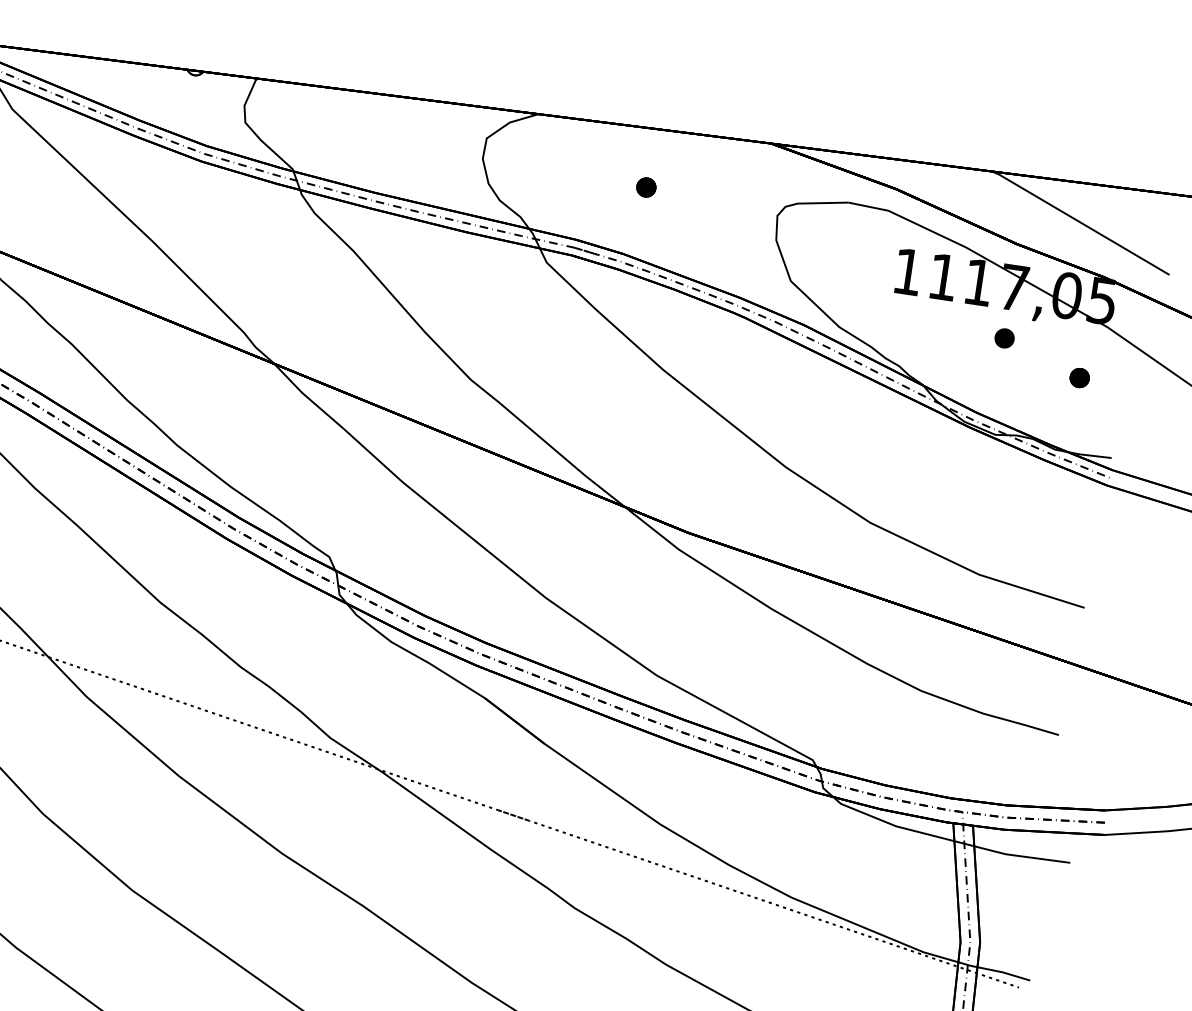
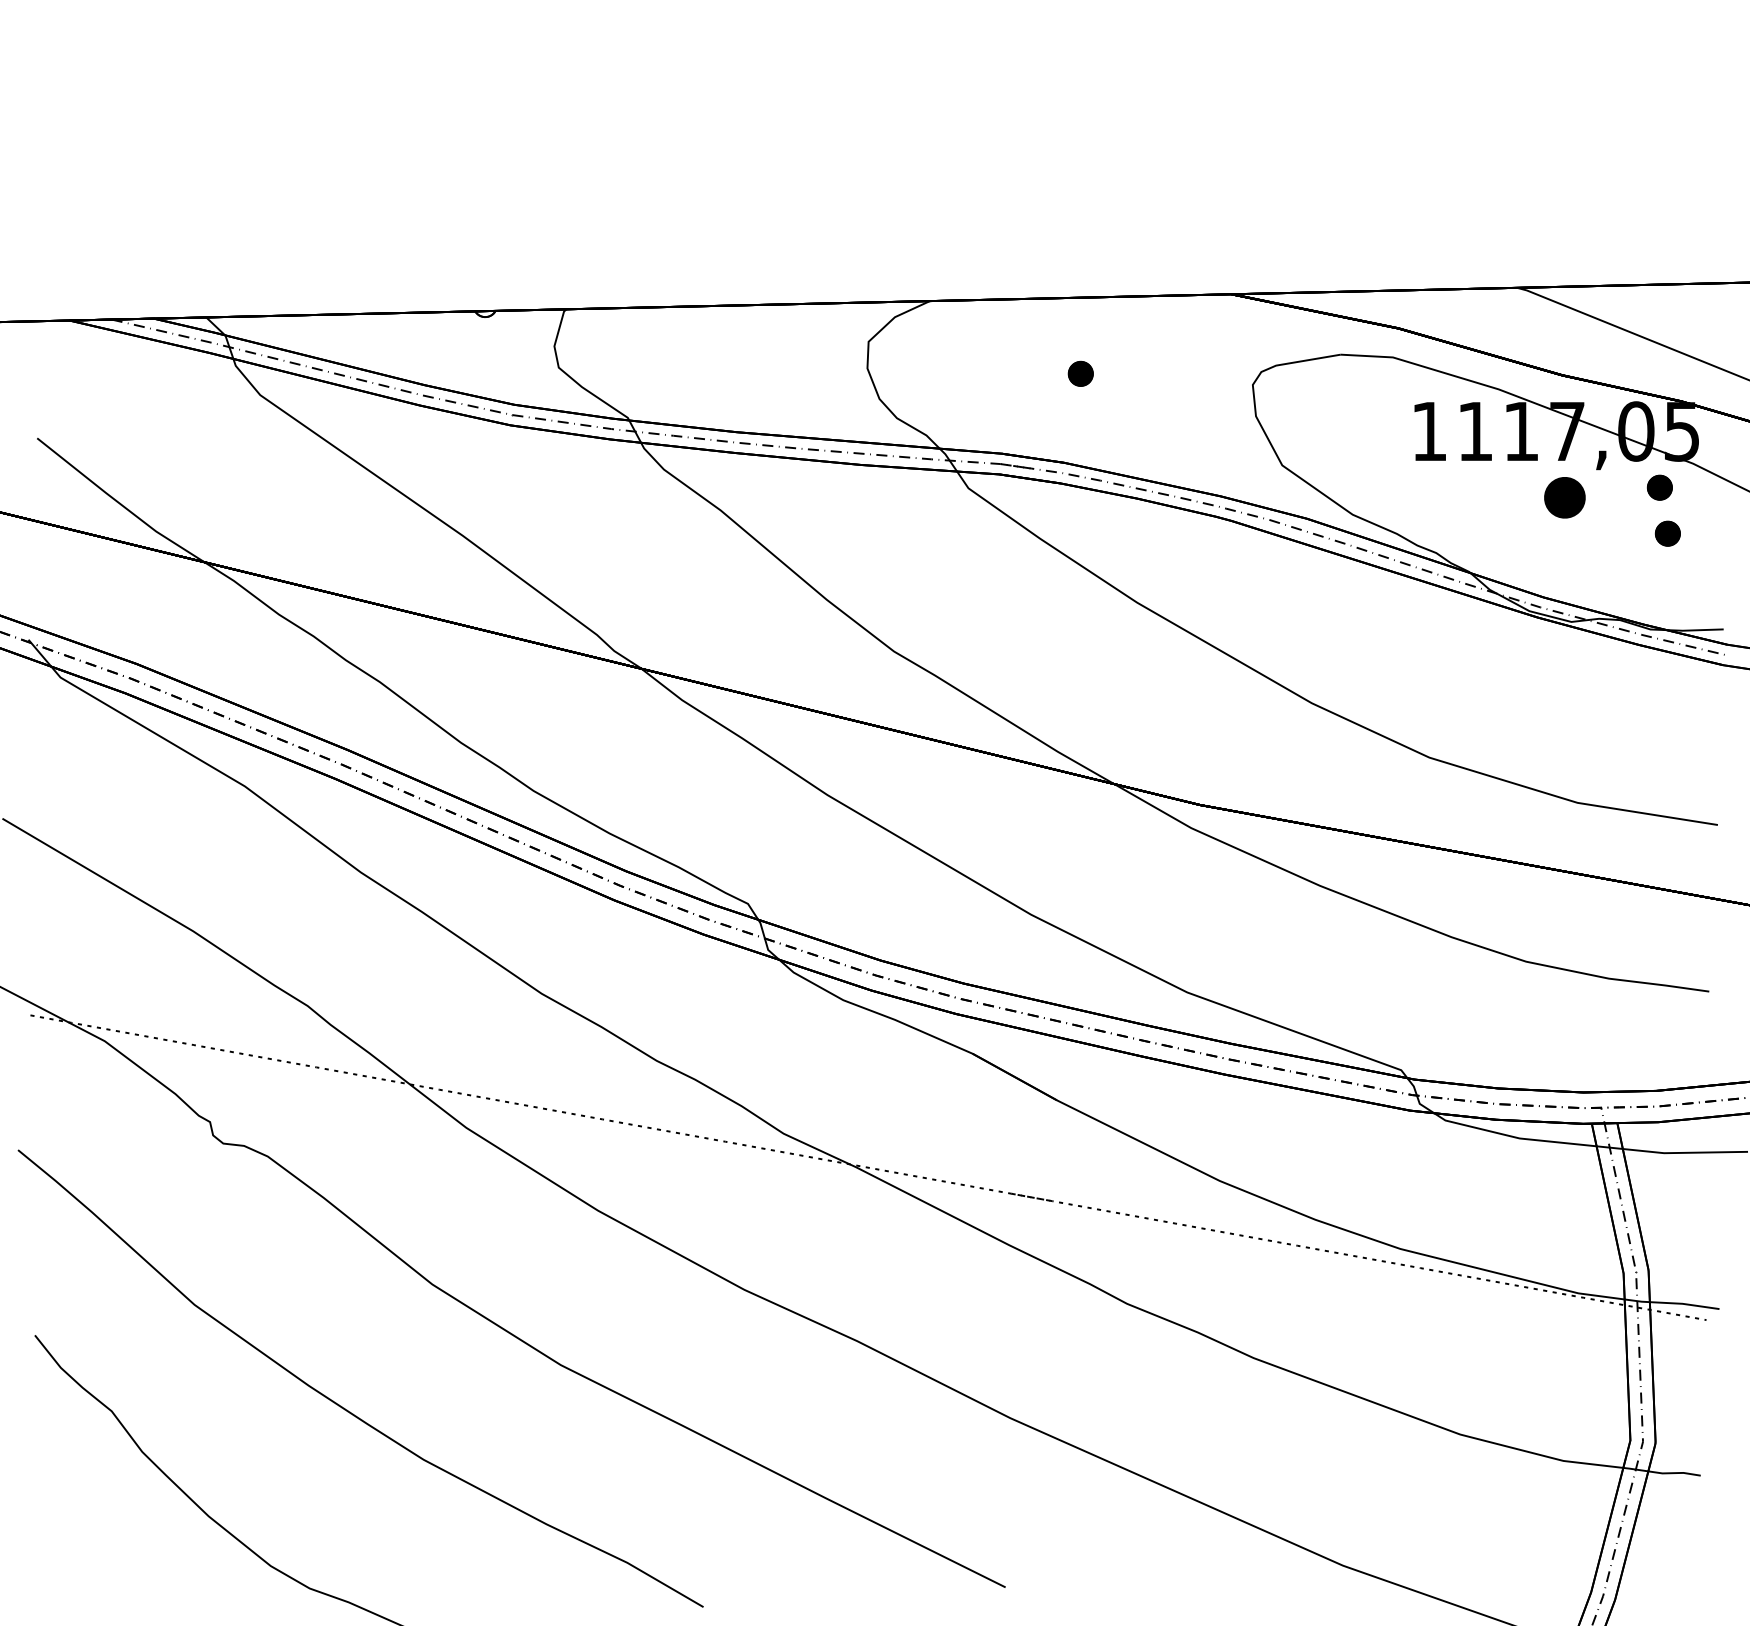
part: (1004, 338) -> (1564, 497), size x1.6
part: (1078, 341) -> (1659, 487), added

